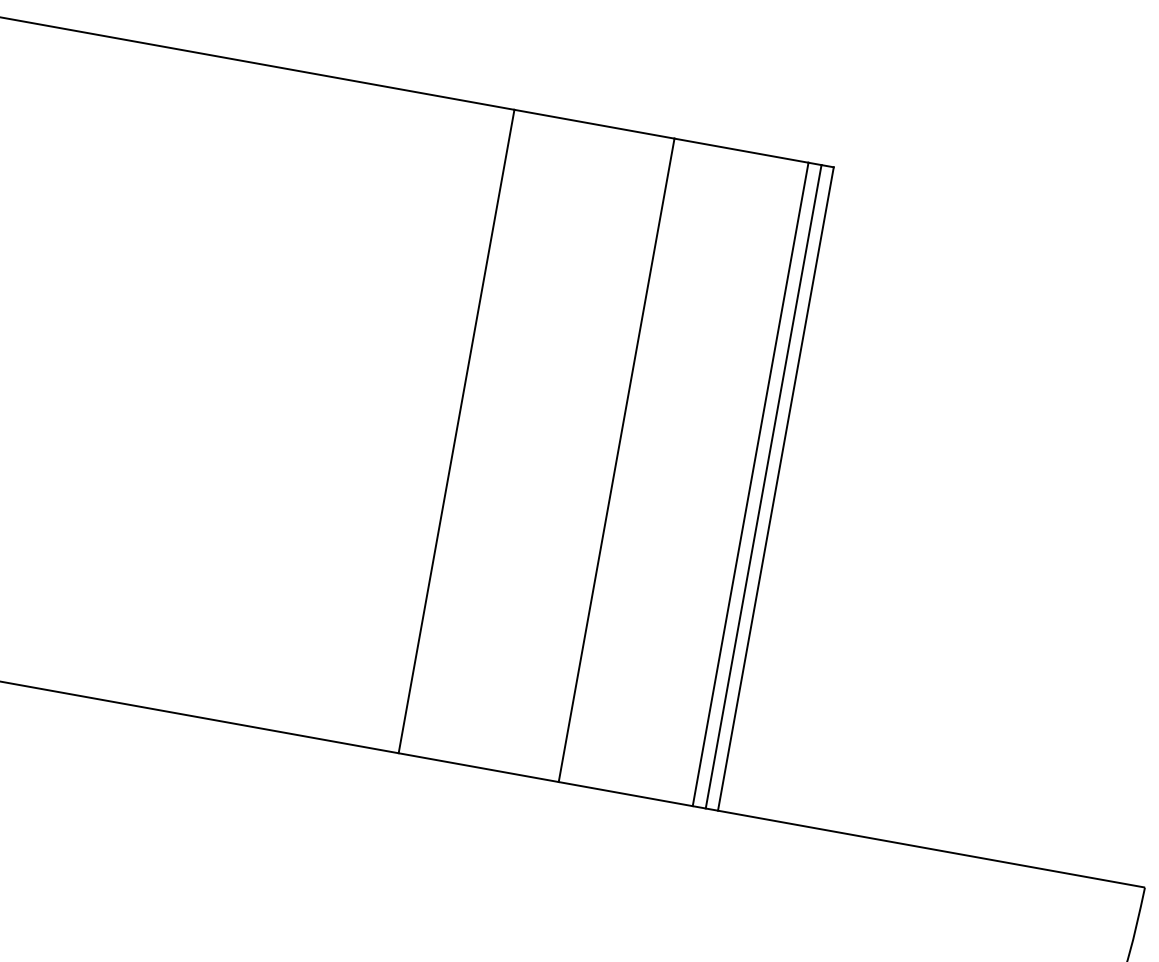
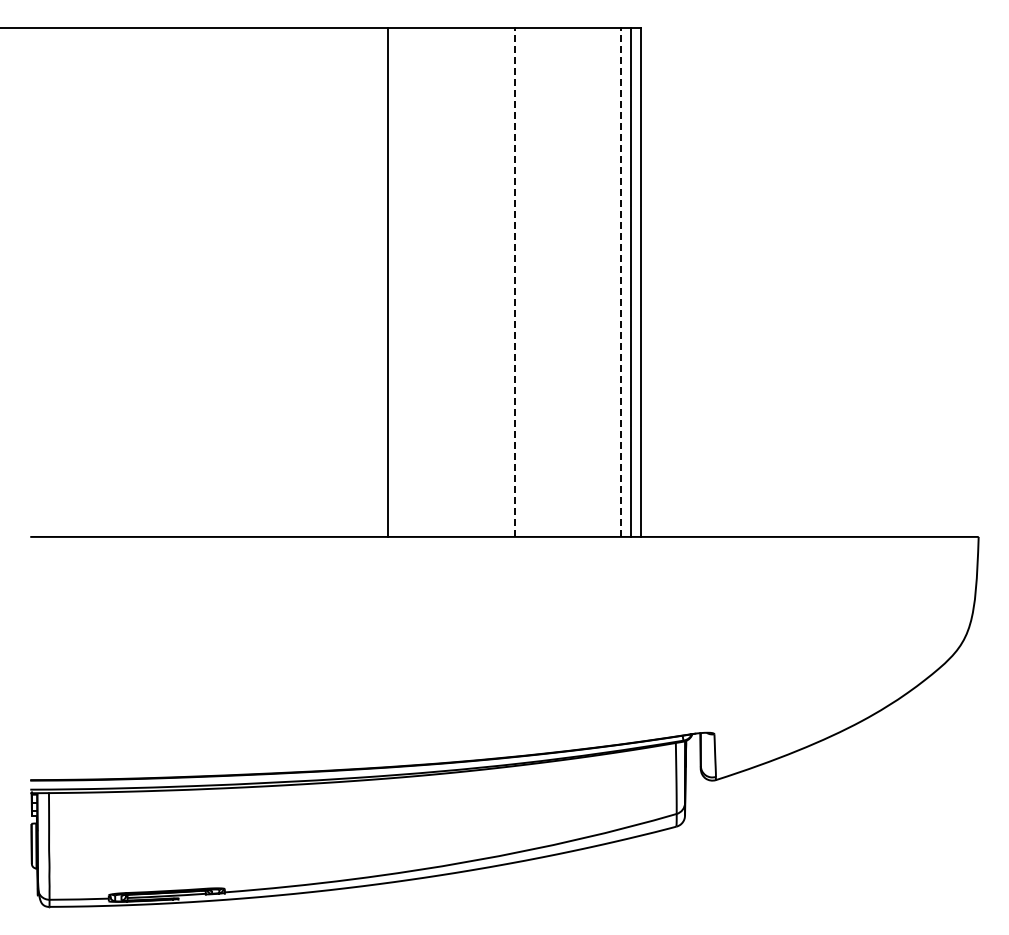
line: (616, 460) -> (514, 282), solid -> dashed
line: (750, 484) -> (620, 282), solid -> dashed

